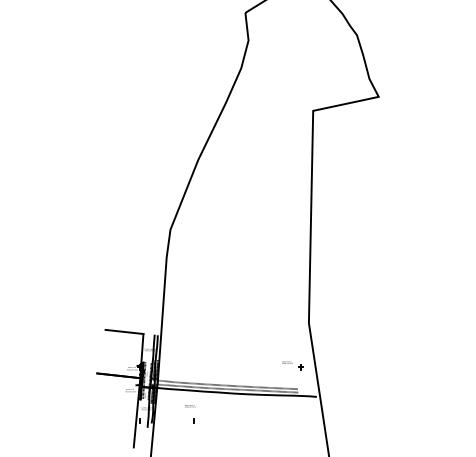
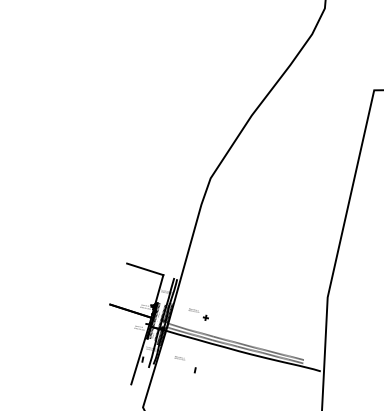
part: (292, 365) -> (198, 314), moved
text: (190, 406) -> (180, 358), moved

